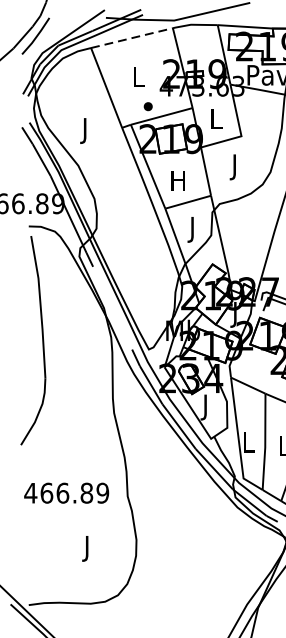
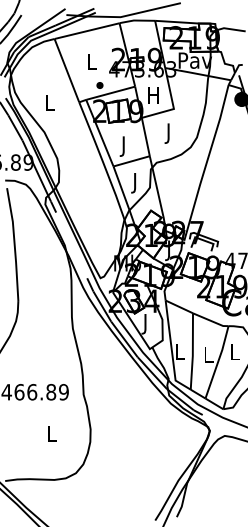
line: (132, 38) -> (87, 31), dashed -> solid
text: (215, 119) -> (153, 95), L -> H
text: (85, 130) -> (50, 104), J -> L
text: (177, 183) -> (123, 146), H -> J
text: (87, 548) -> (51, 436), J -> L

